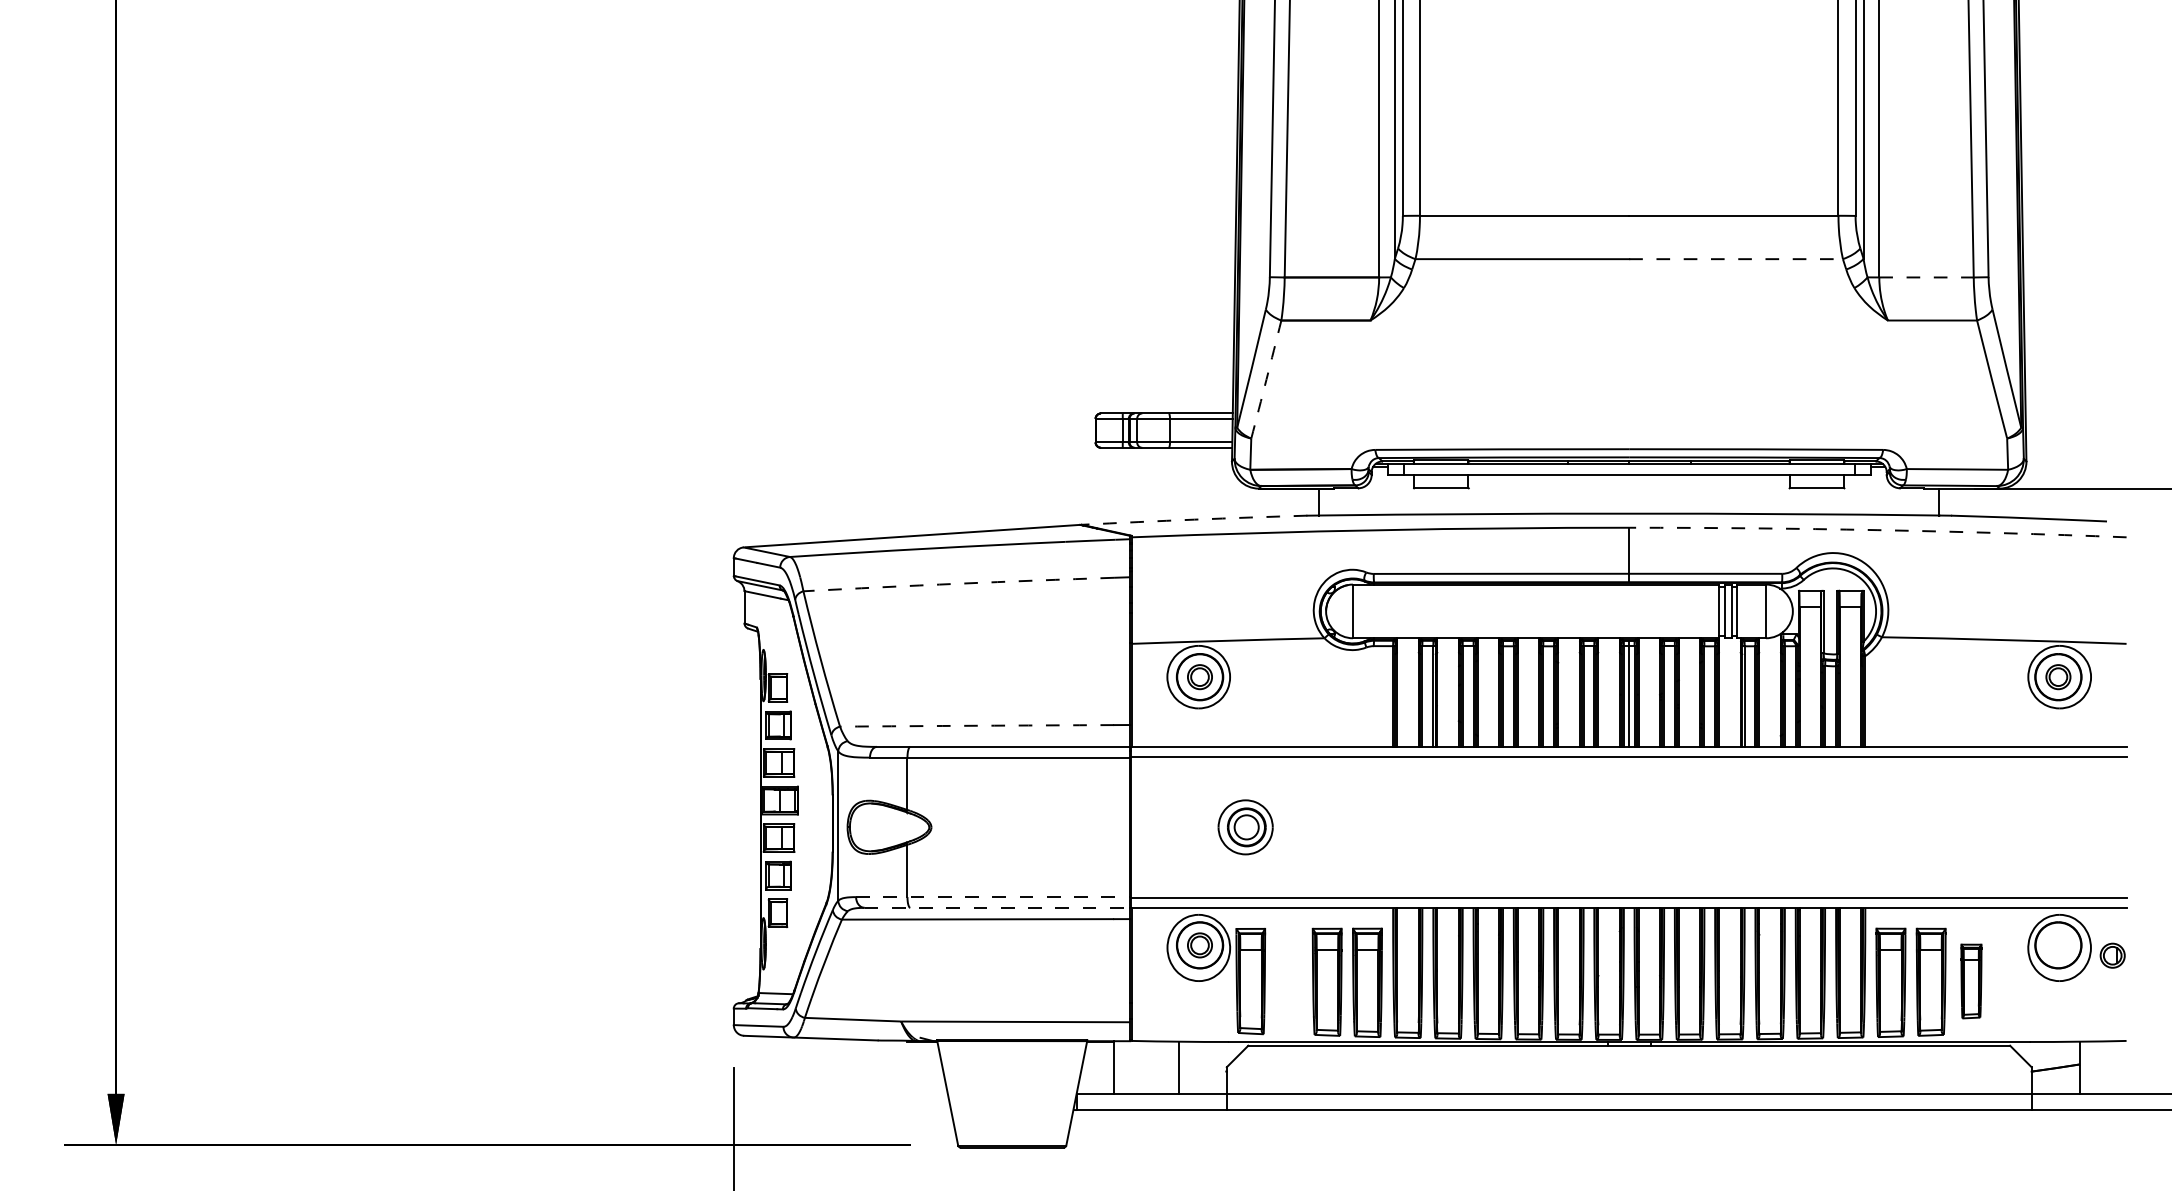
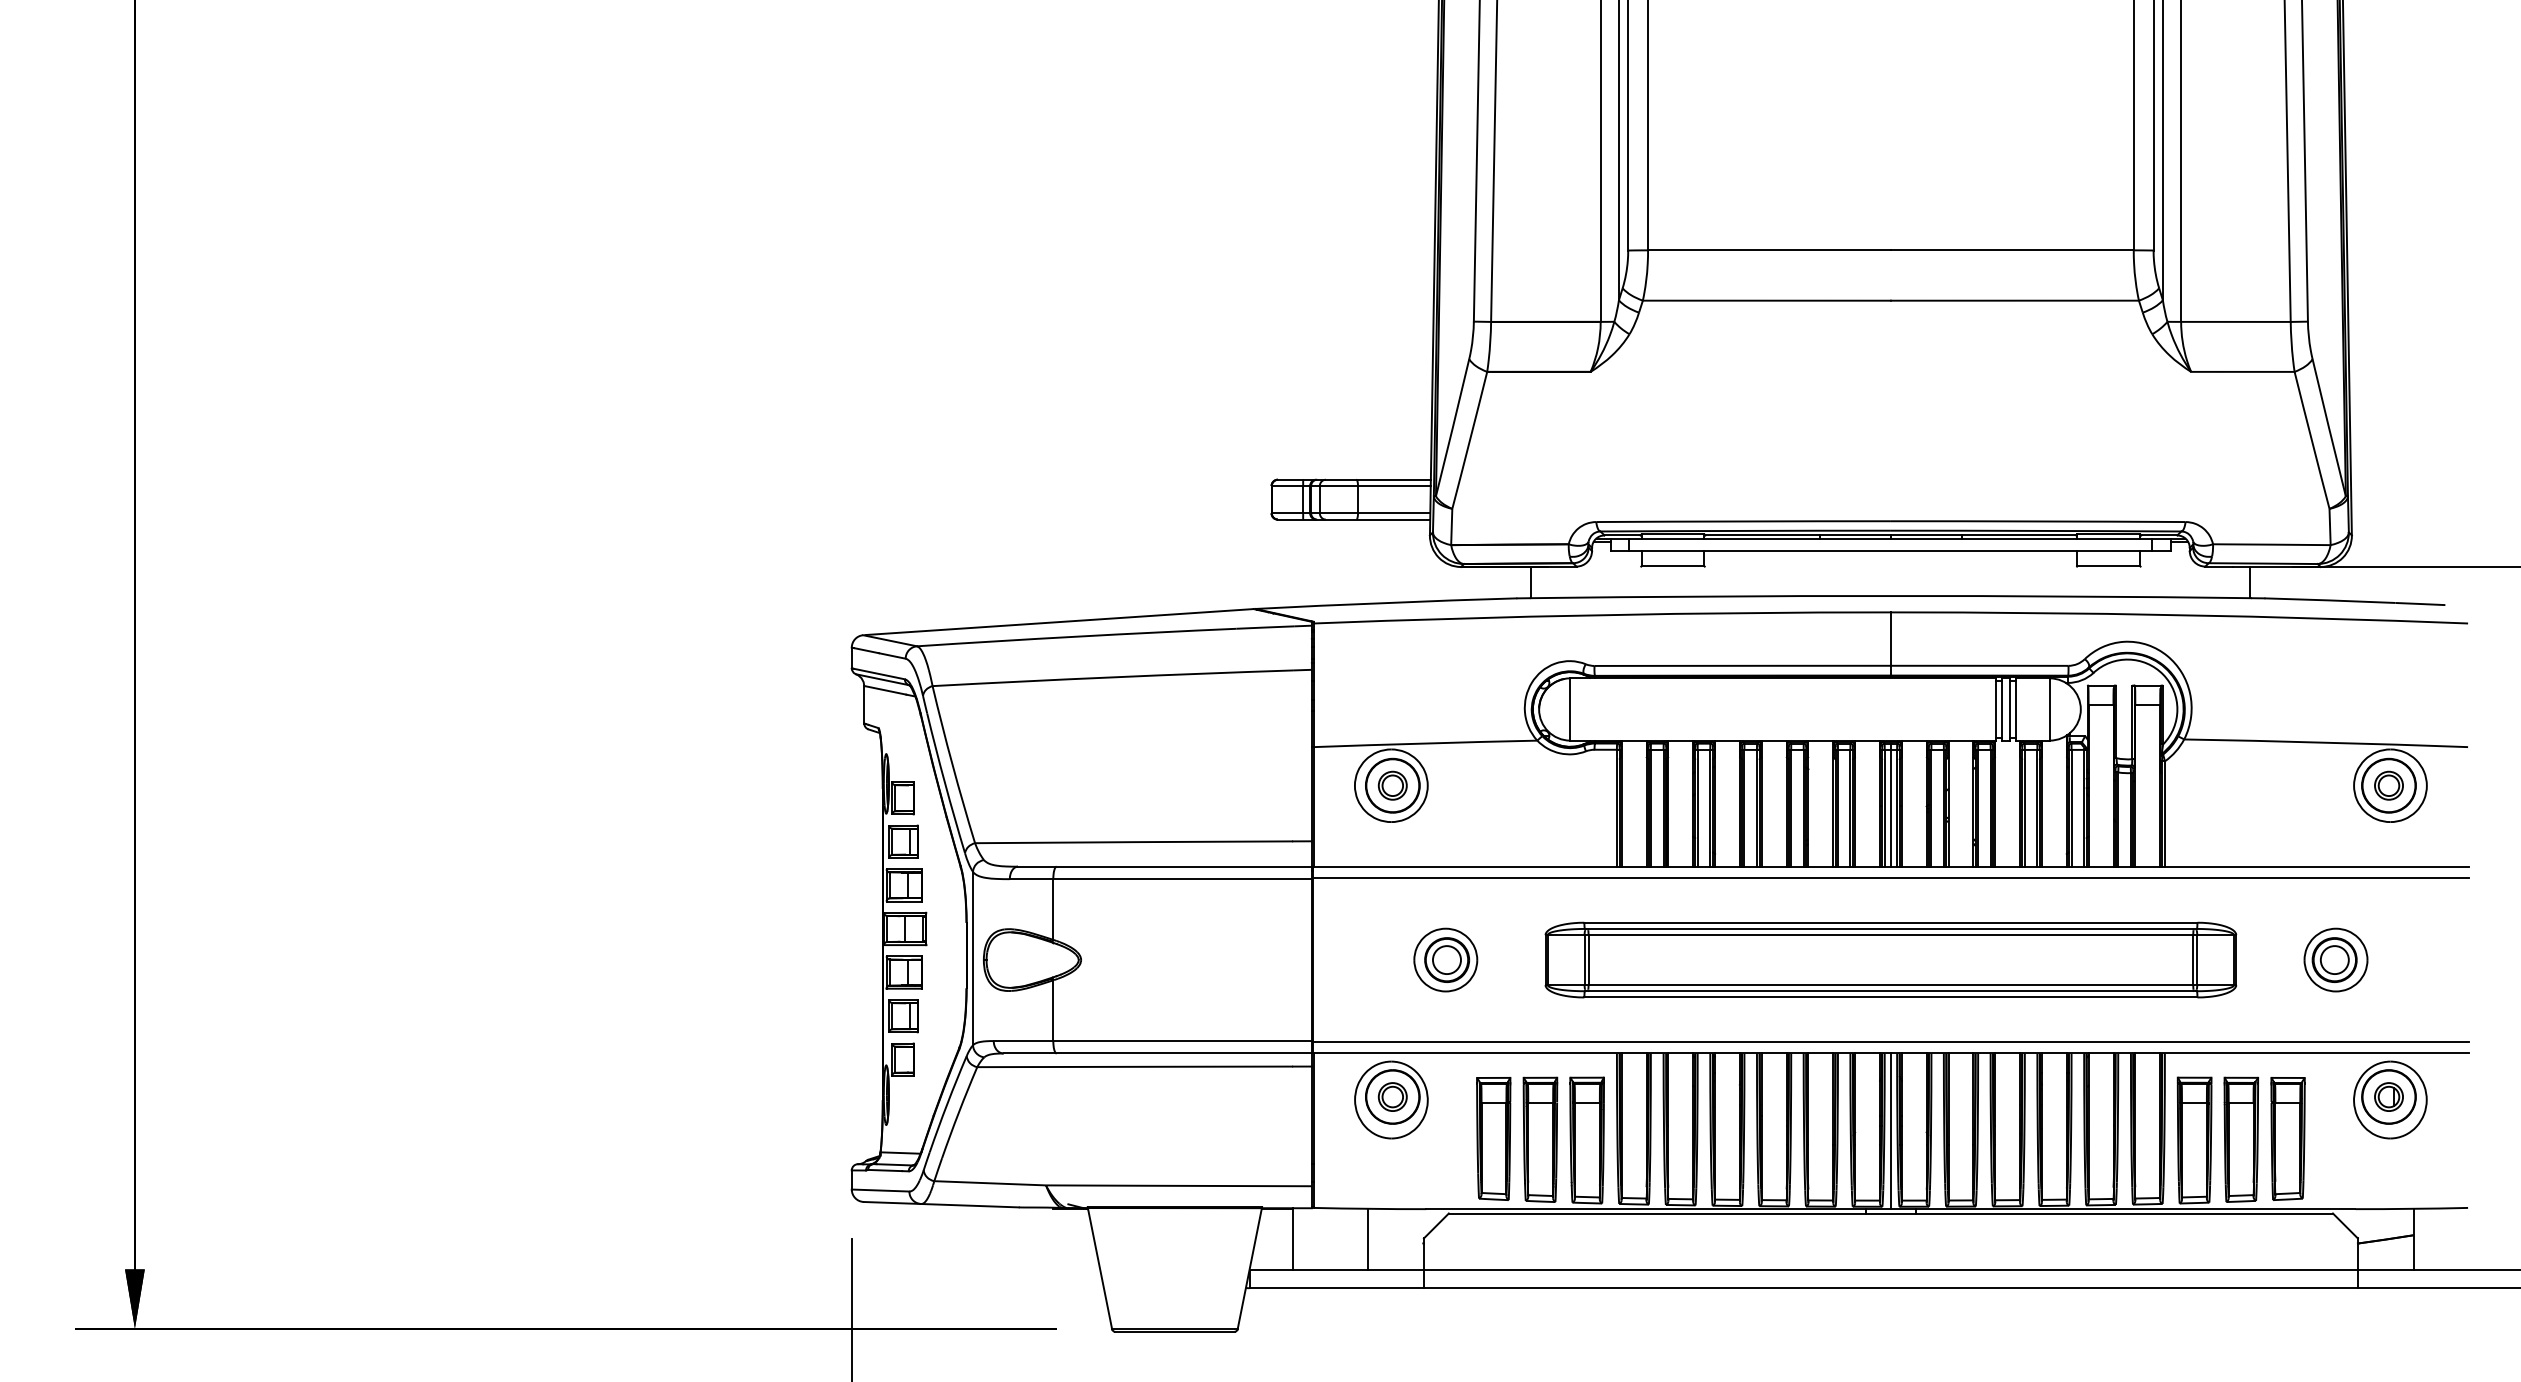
line: (1736, 259) -> (2015, 300), dashed -> solid
line: (1926, 277) -> (2235, 321), dashed -> solid
arc: (1266, 379) -> (1469, 440), dashed -> solid
arc: (1194, 519) -> (1386, 602), dashed -> solid
arc: (1877, 530) -> (2179, 615), dashed -> solid
arc: (958, 583) -> (1112, 677), dashed -> solid
arc: (977, 726) -> (1134, 842), dashed -> solid
part: (1628, 826) -> (1890, 959), added
part: (2012, 826) -> (2335, 959), added
line: (993, 897) -> (1153, 1041), dashed -> solid
line: (998, 907) -> (1158, 1053), dashed -> solid
part: (2112, 955) -> (2388, 1096), moved
line: (1628, 975) -> (1890, 1131), added
part: (1250, 981) -> (1493, 1138), moved
part: (1970, 981) -> (2287, 1138), size x1.43

